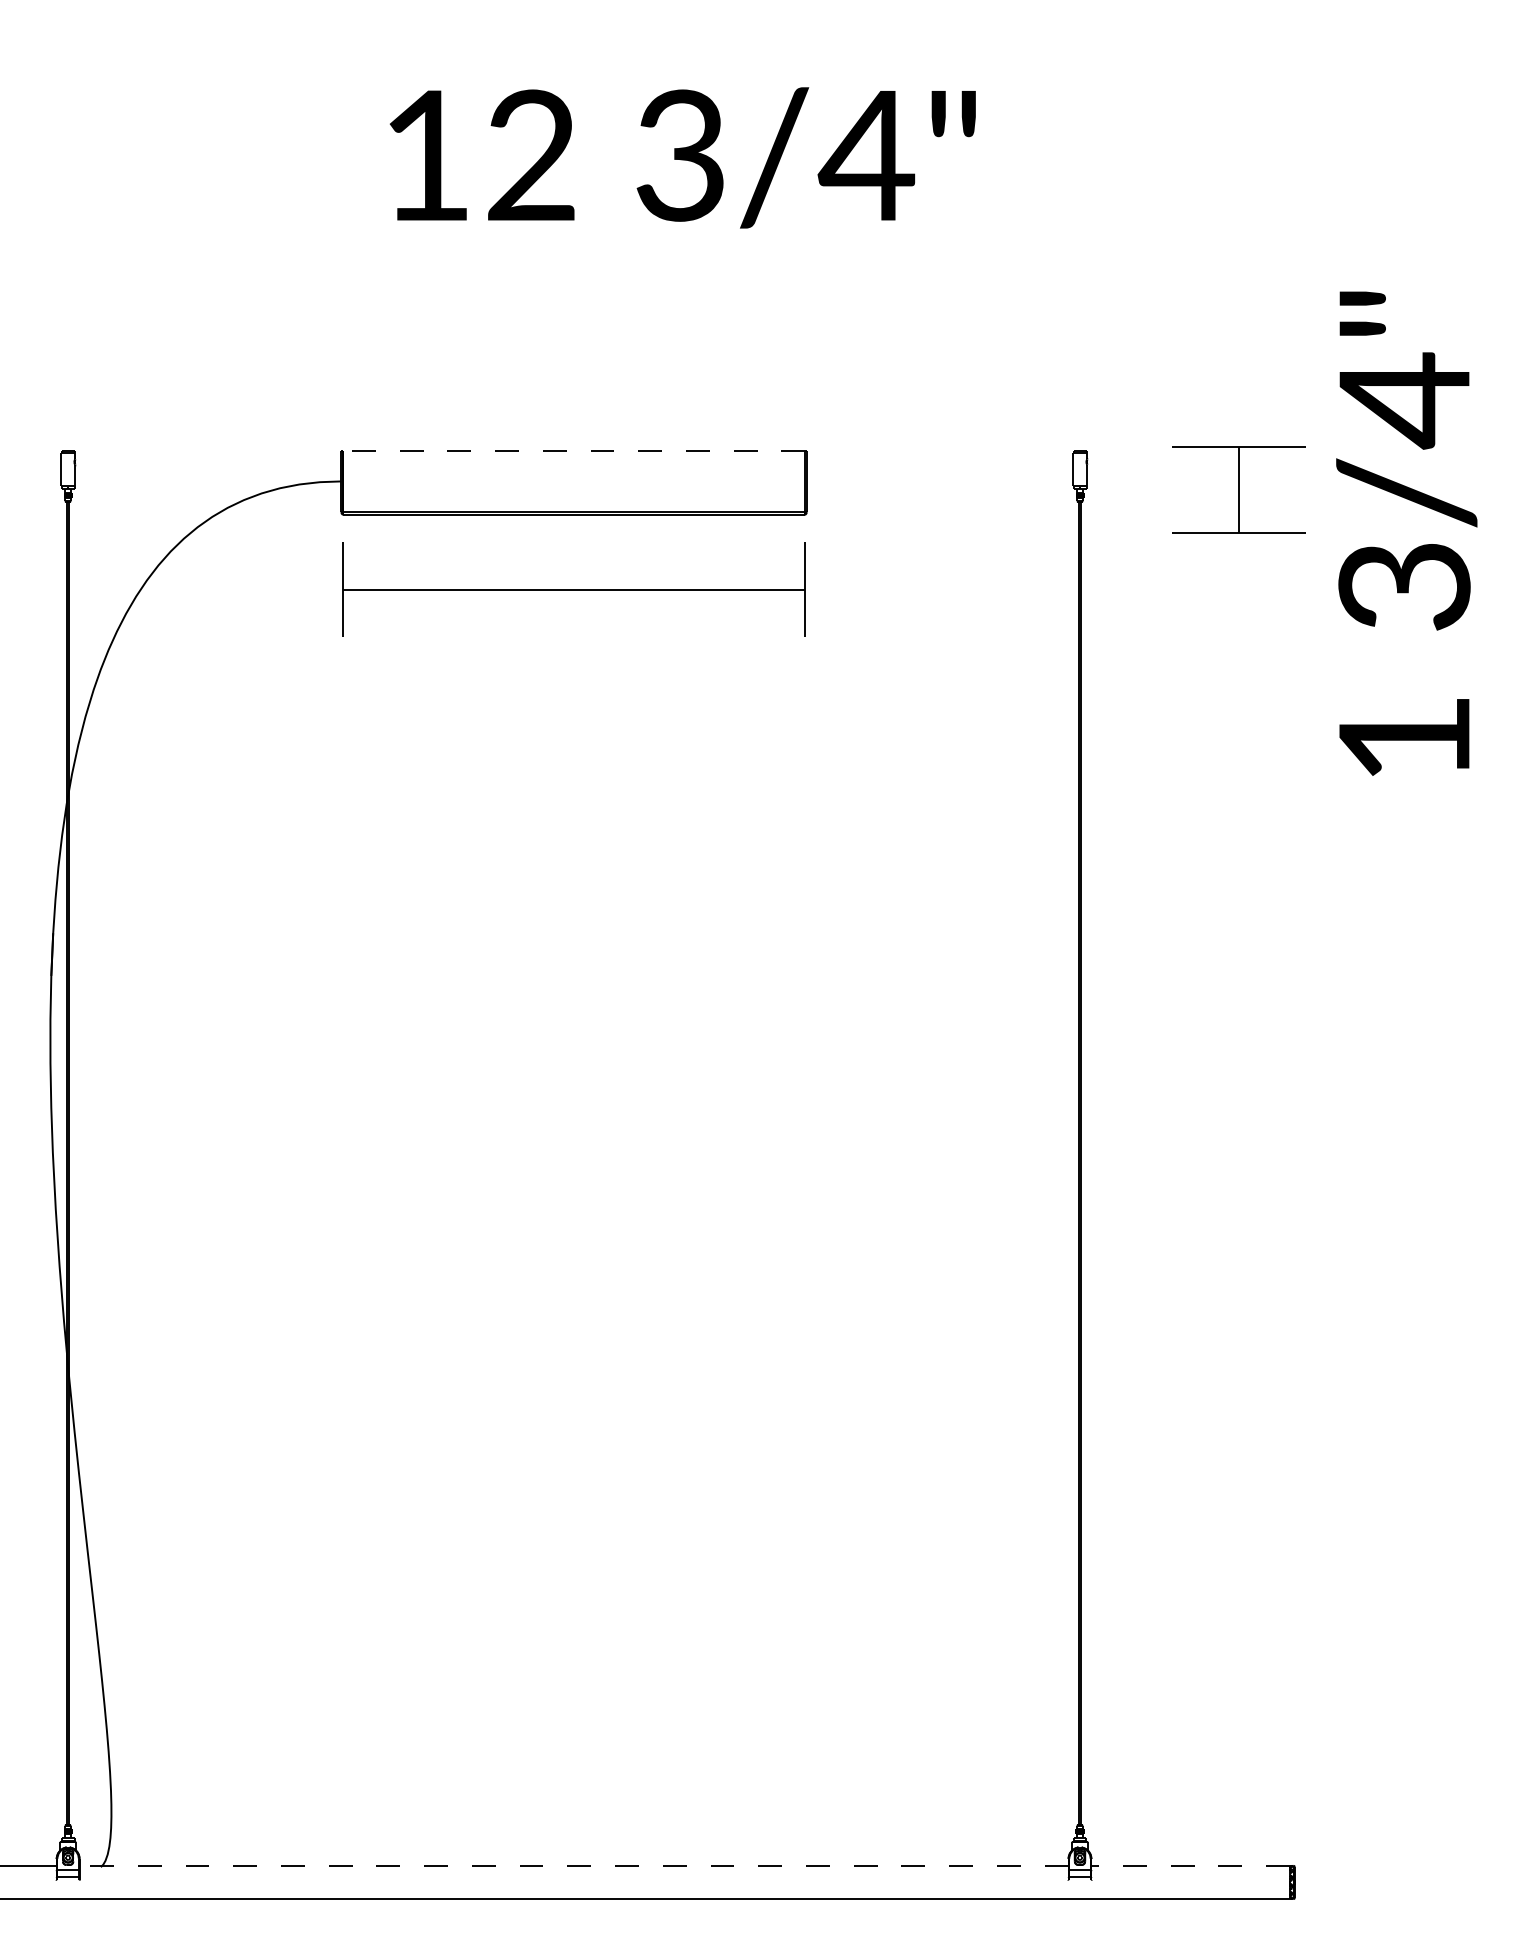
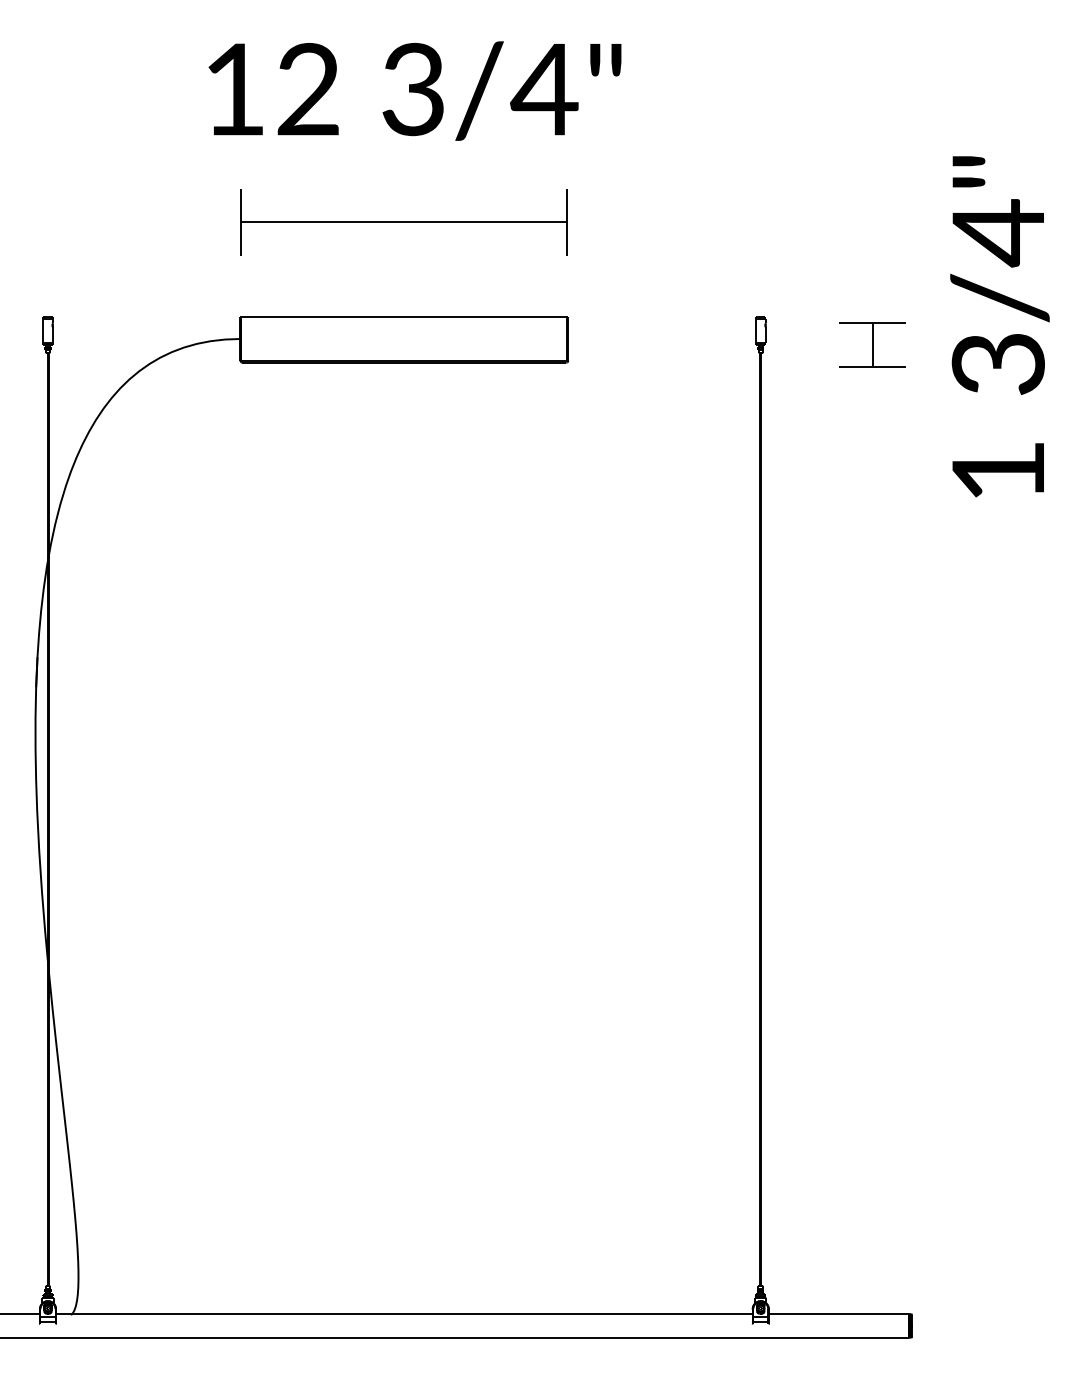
text: (682, 157) -> (414, 90), moved
line: (574, 450) -> (404, 317), dashed -> solid
part: (1238, 489) -> (872, 344), size x0.71
text: (1406, 533) -> (999, 326), moved
part: (572, 590) -> (403, 222), moved
line: (572, 1866) -> (403, 1314), dashed -> solid
line: (1190, 1866) -> (838, 1314), dashed -> solid

